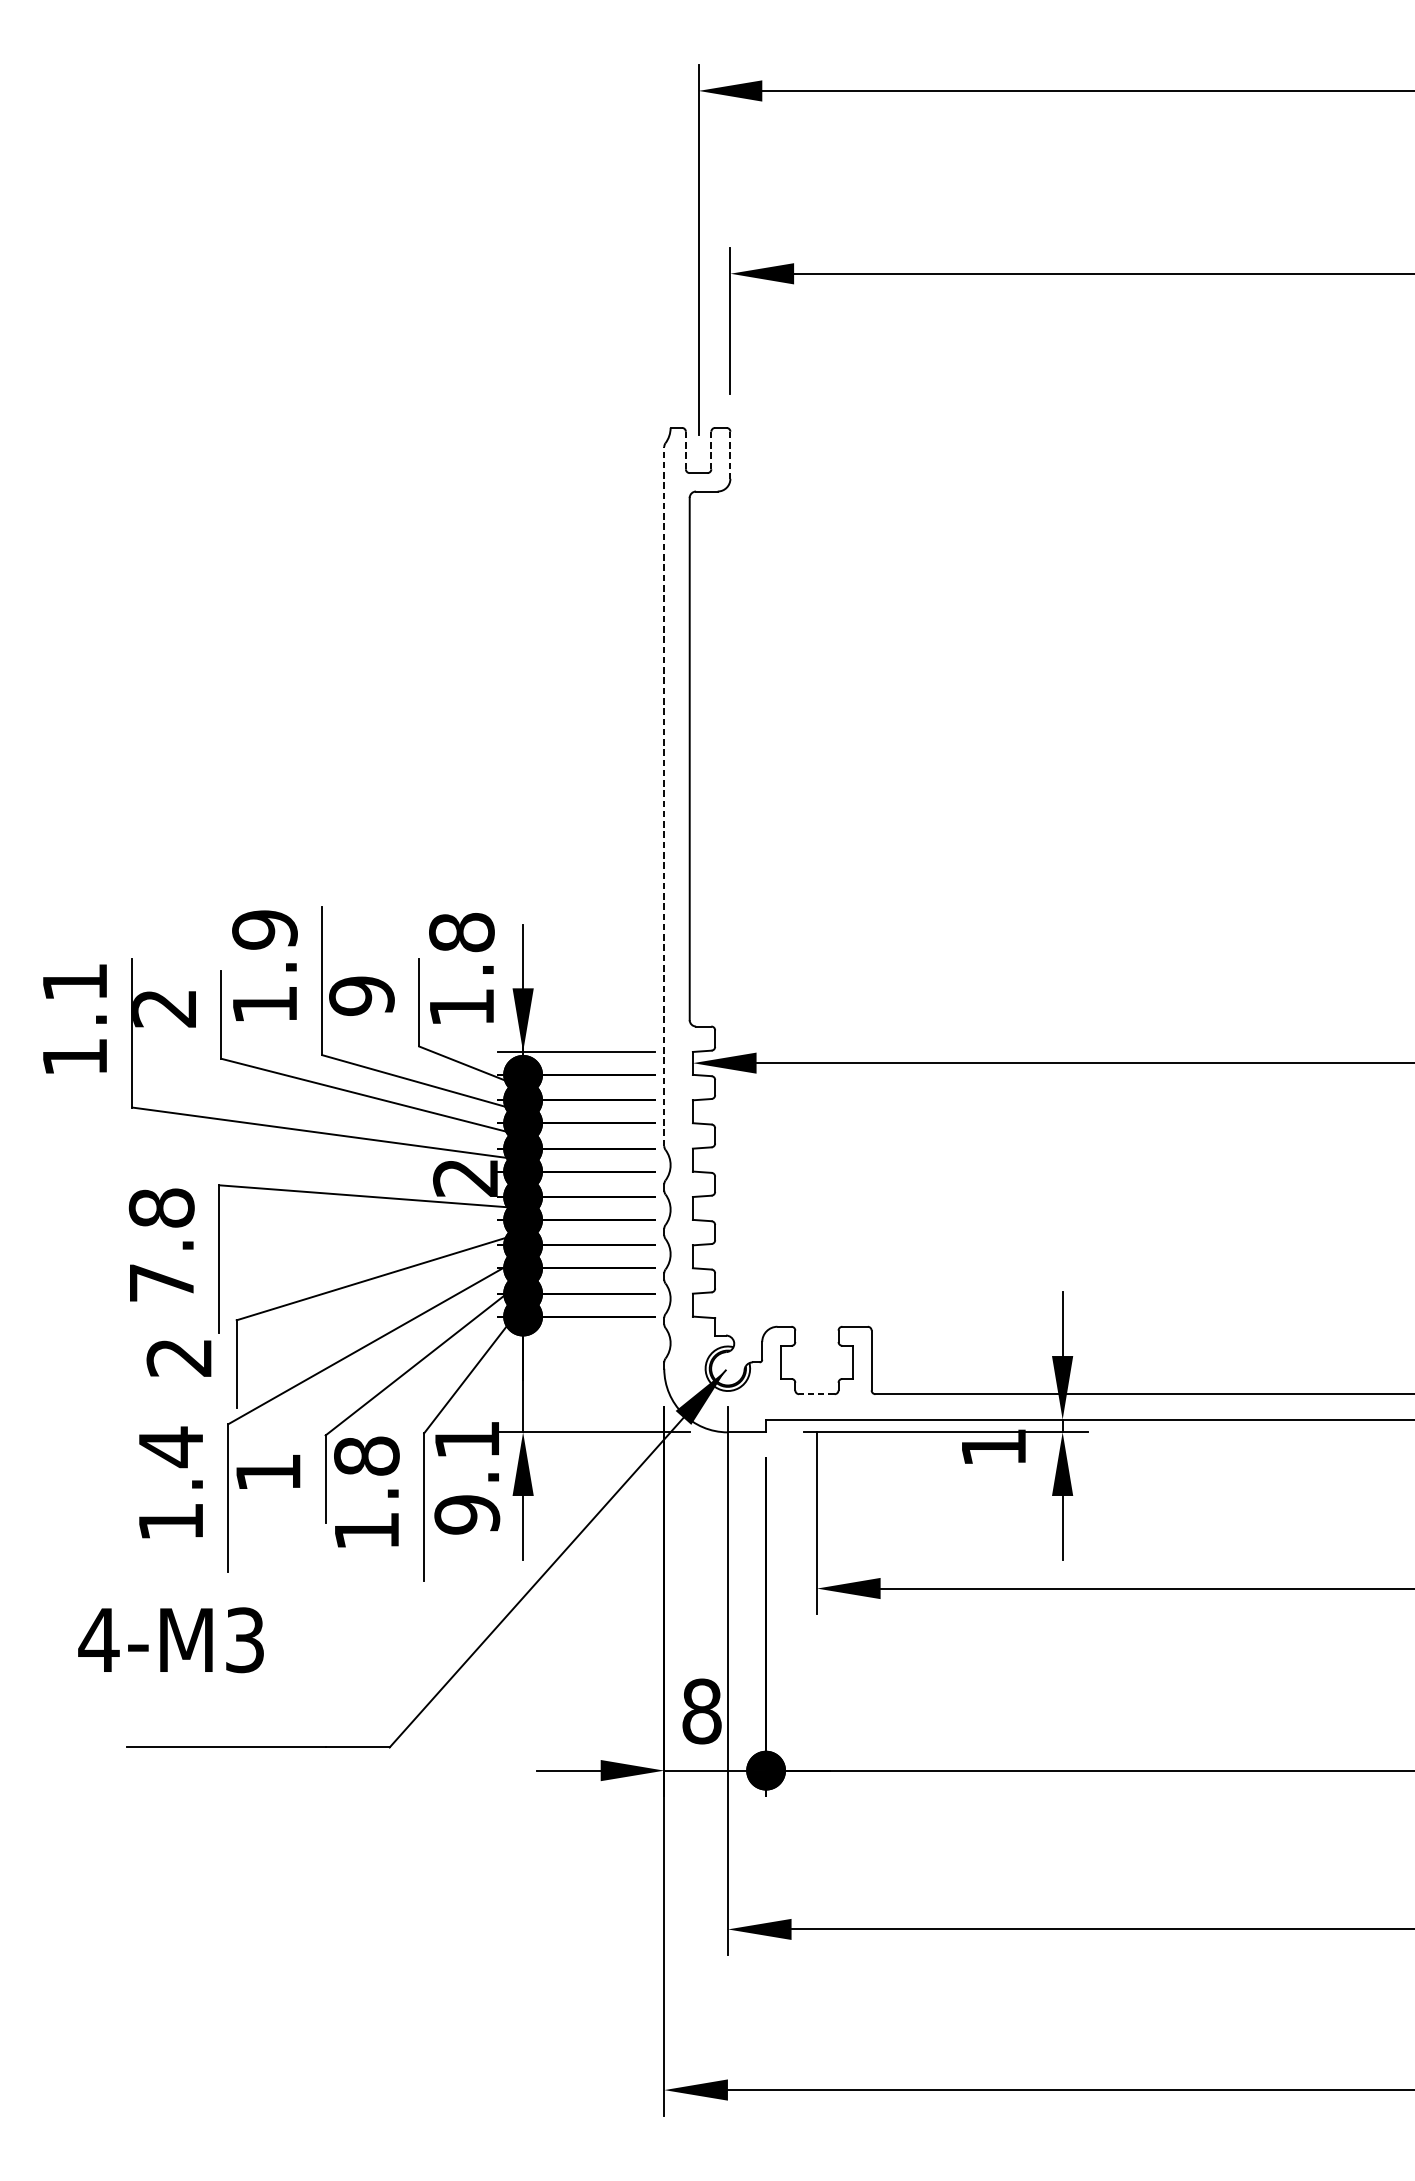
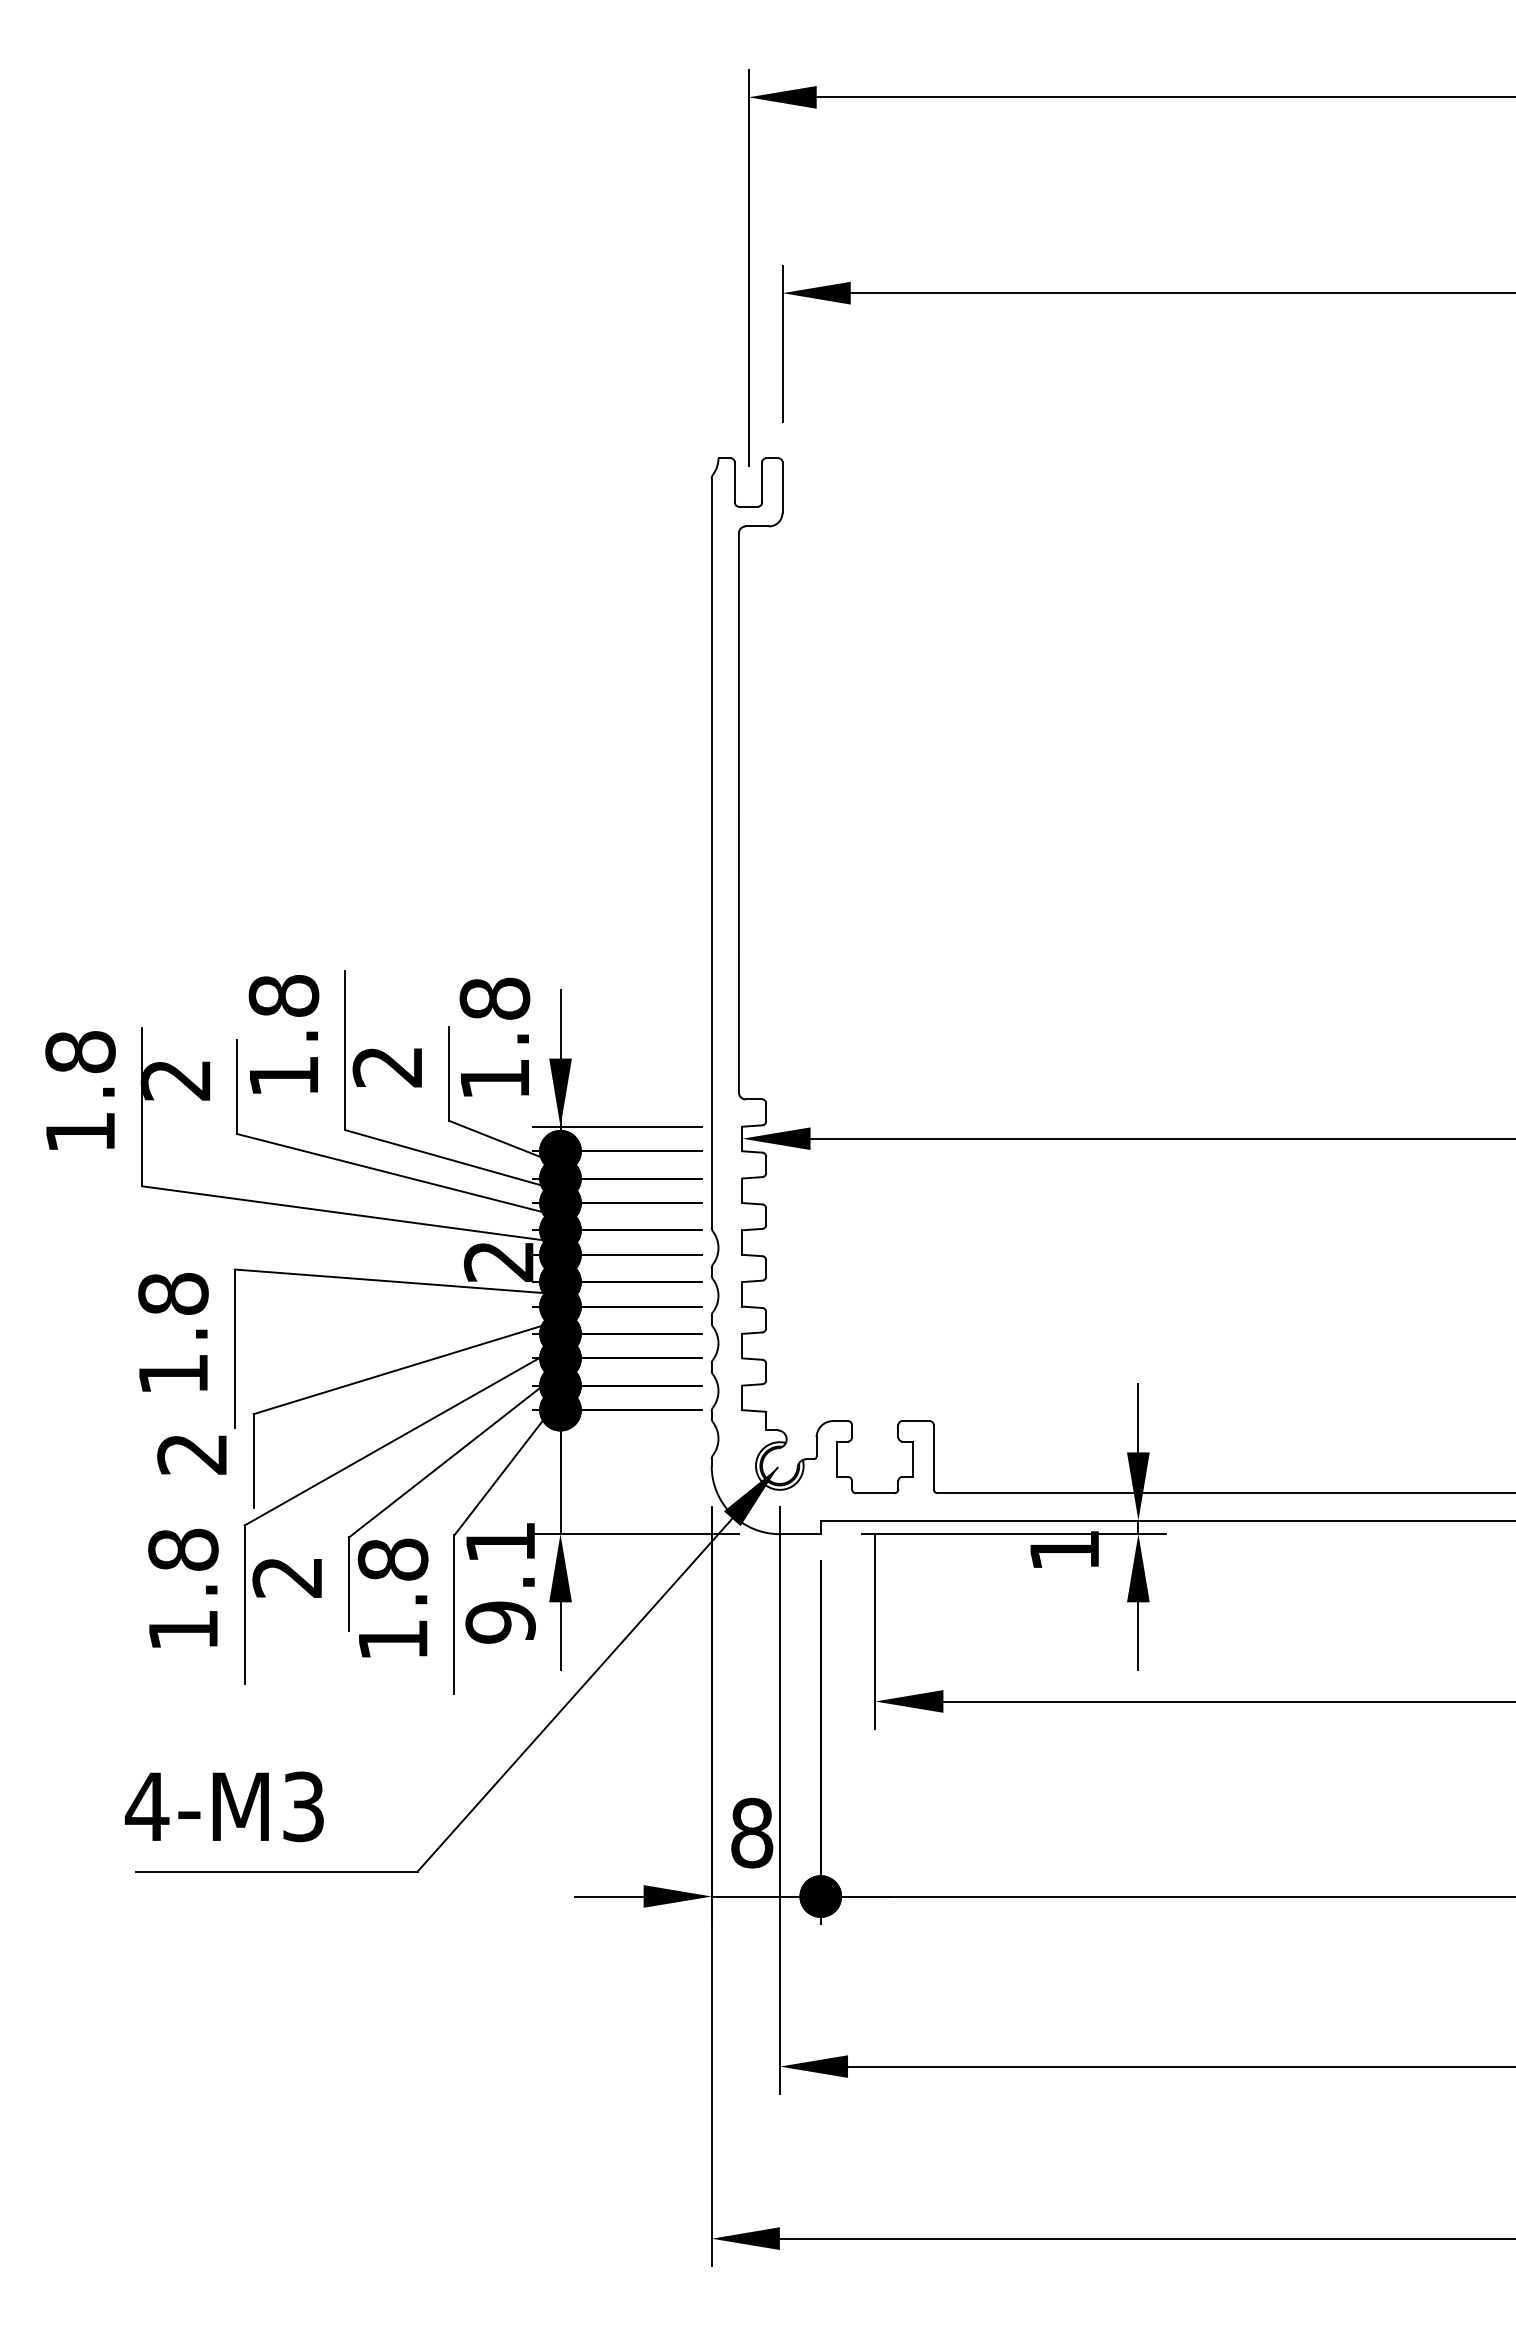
line: (711, 450) -> (762, 482), dashed -> solid
line: (685, 451) -> (734, 483), dashed -> solid
line: (730, 456) -> (782, 488), dashed -> solid
line: (664, 795) -> (711, 852), dashed -> solid
text: (264, 930) -> (283, 996), 1.9 -> 1.8
text: (74, 982) -> (80, 1052), 1.1 -> 1.8
text: (361, 996) -> (387, 1067), 9 -> 2
text: (161, 1282) -> (173, 1373), 7.8 -> 1.8
line: (816, 1394) -> (874, 1493), dashed -> solid
text: (171, 1446) -> (183, 1549), 1.4 -> 1.8
text: (267, 1472) -> (286, 1577), 1 -> 2
text: (170, 1639) -> (223, 1806), moved

